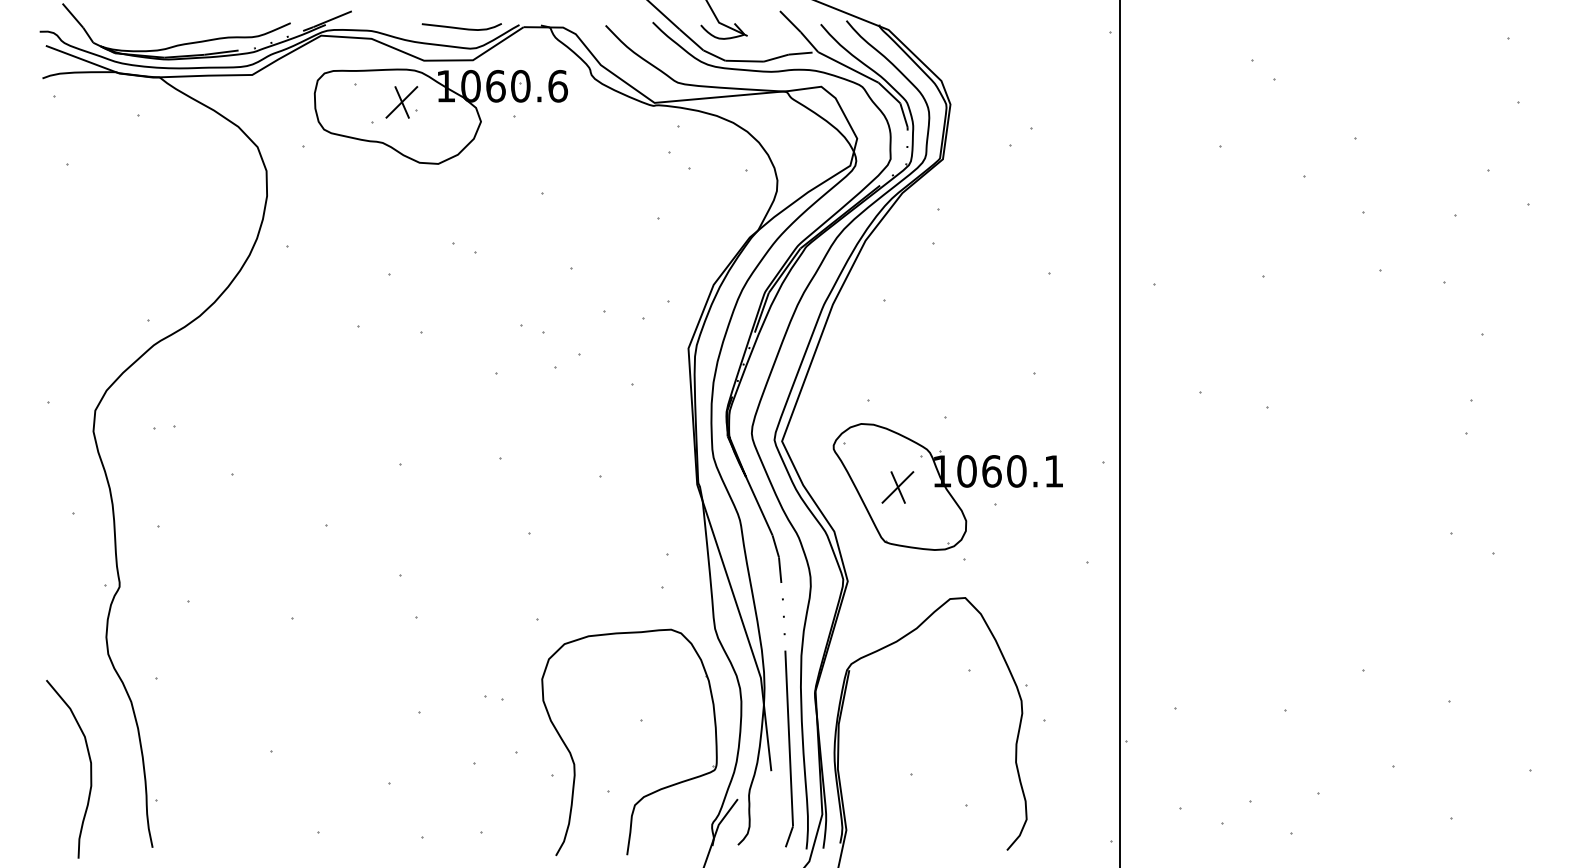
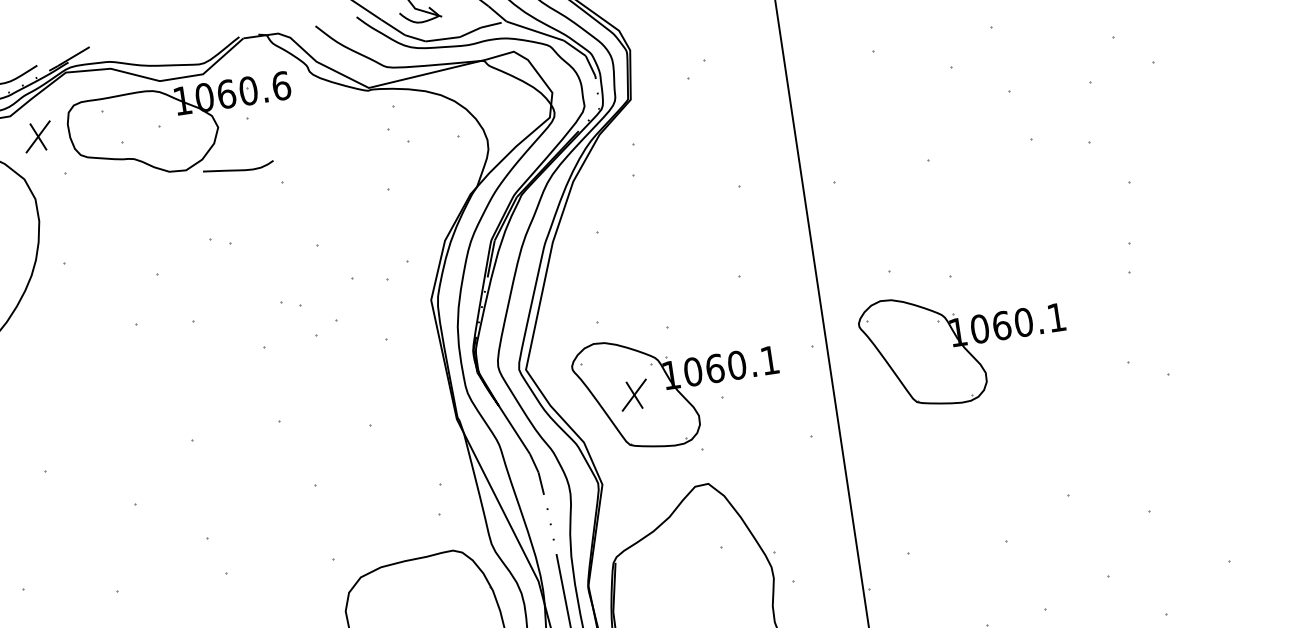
curve: (461, 27) -> (238, 169), moved
part: (401, 102) -> (37, 137), moved
part: (1272, 486) -> (964, 344), added

